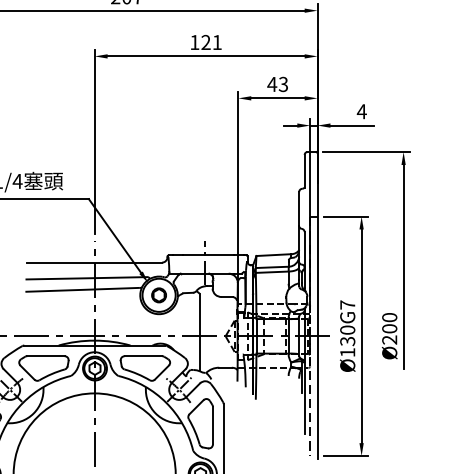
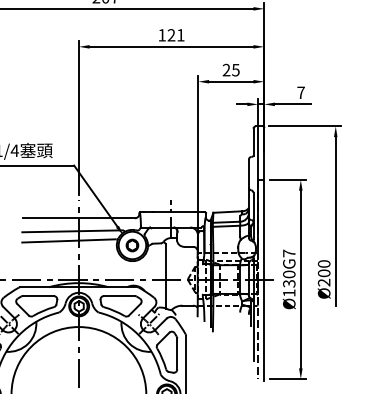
text: (277, 83) -> (230, 69), 43 -> 25
text: (361, 111) -> (300, 92), 4 -> 7

